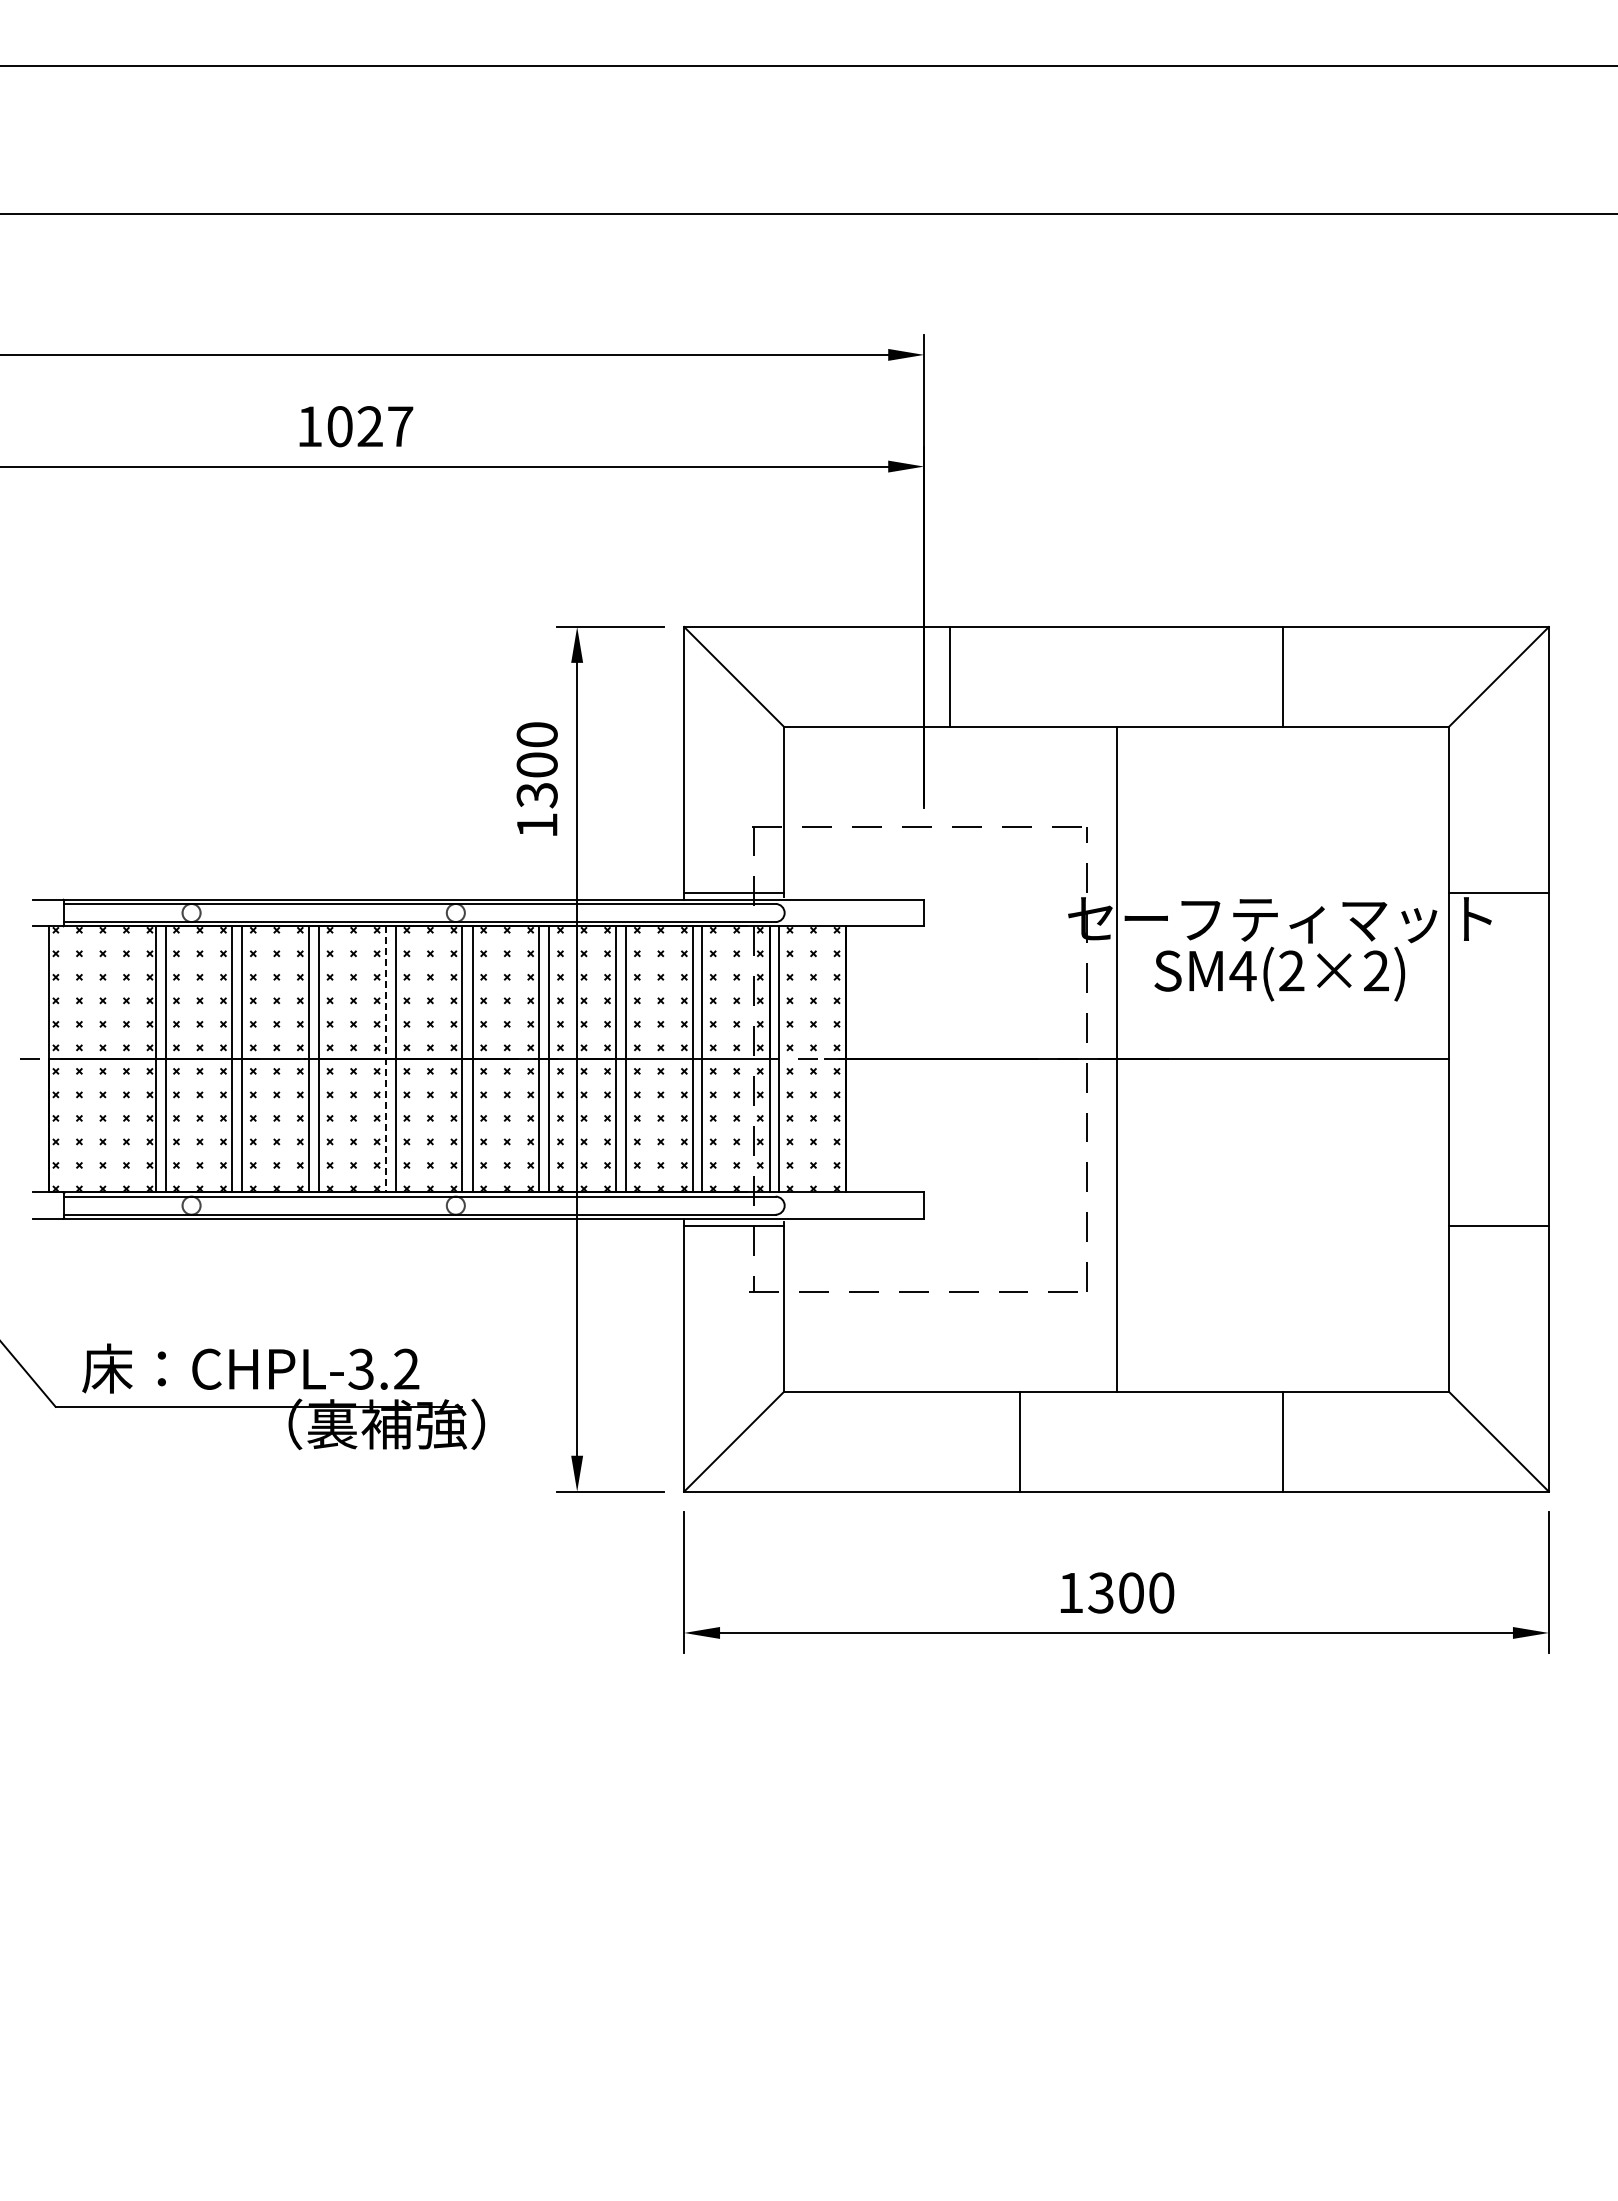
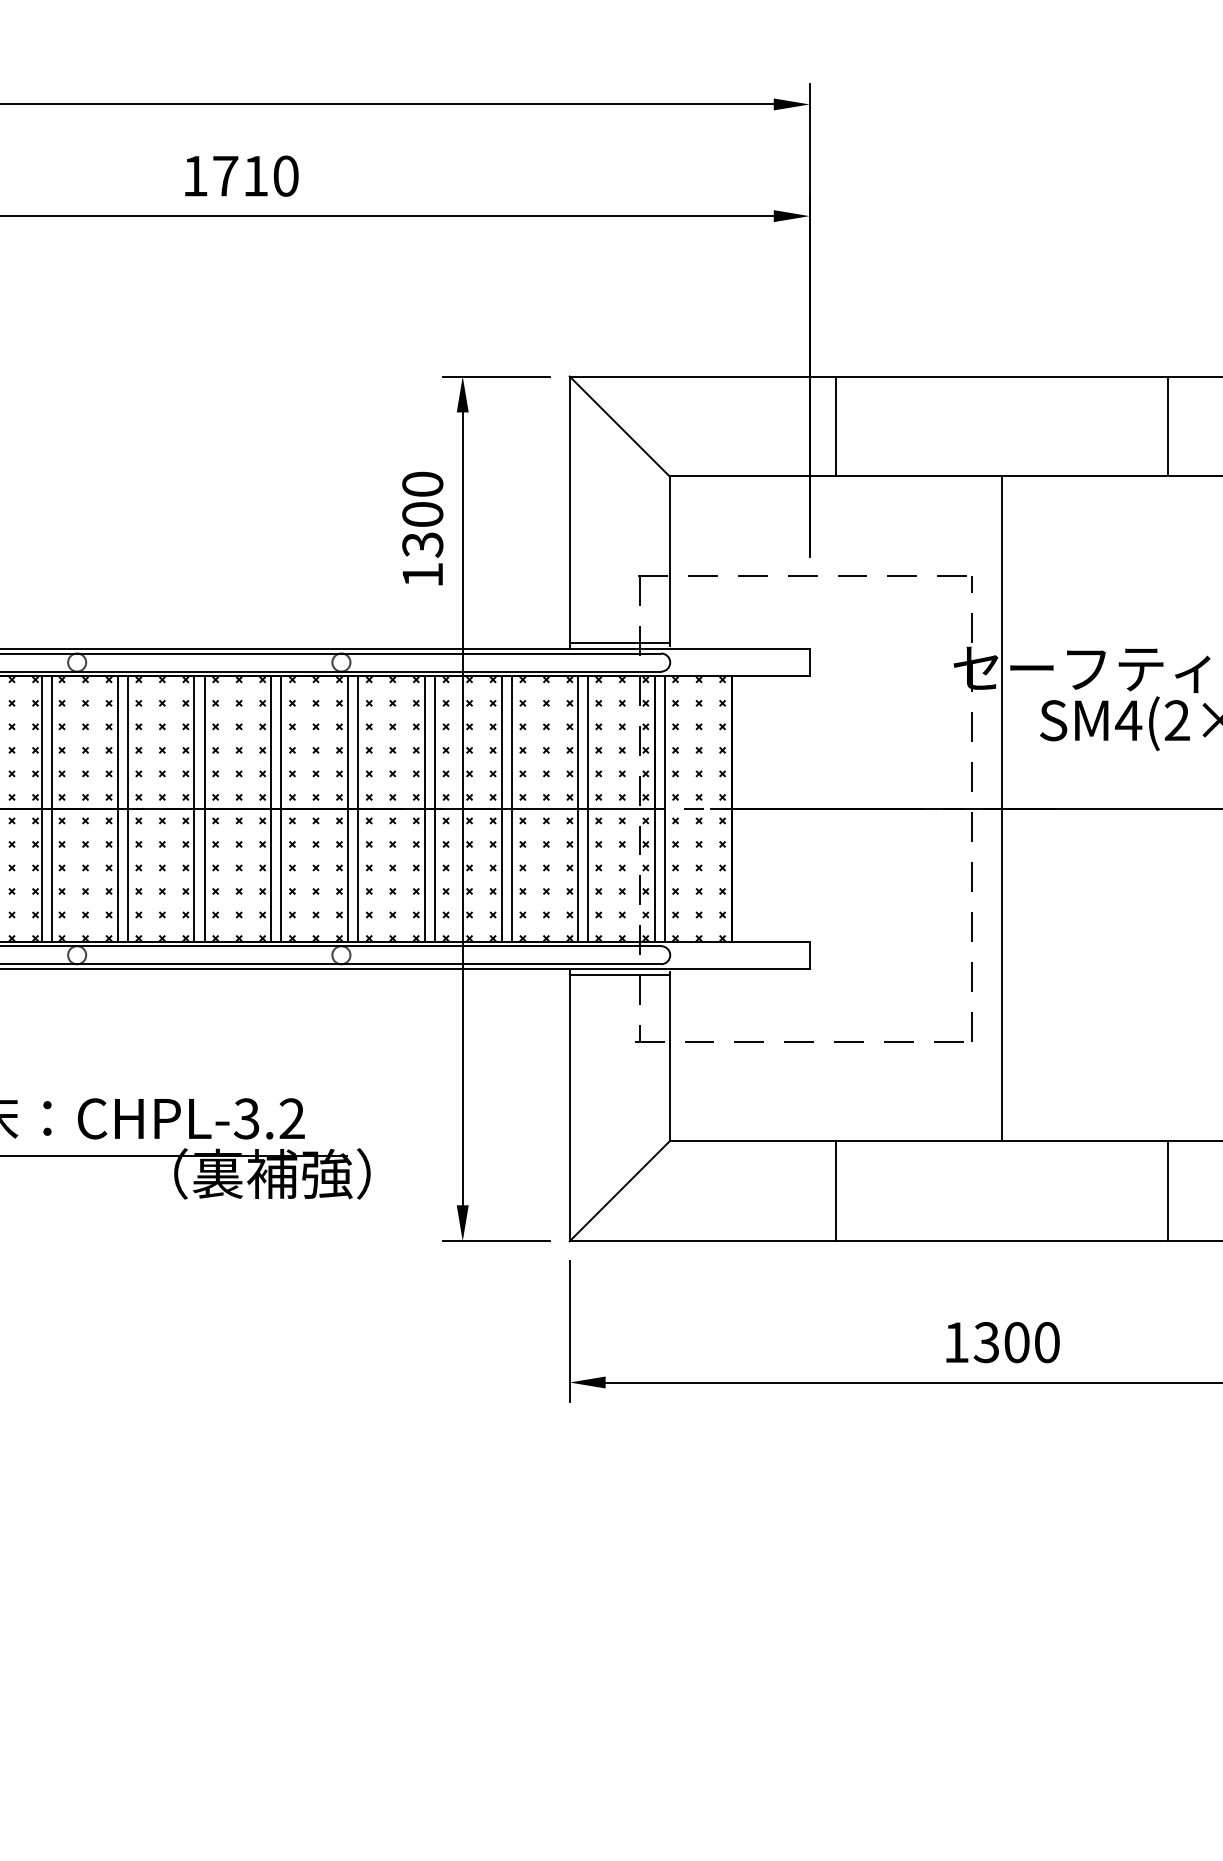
text: (370, 426) -> (256, 176), 1027 -> 1710
line: (385, 1059) -> (271, 809), dashed -> solid
line: (1020, 1441) -> (836, 1191), moved

